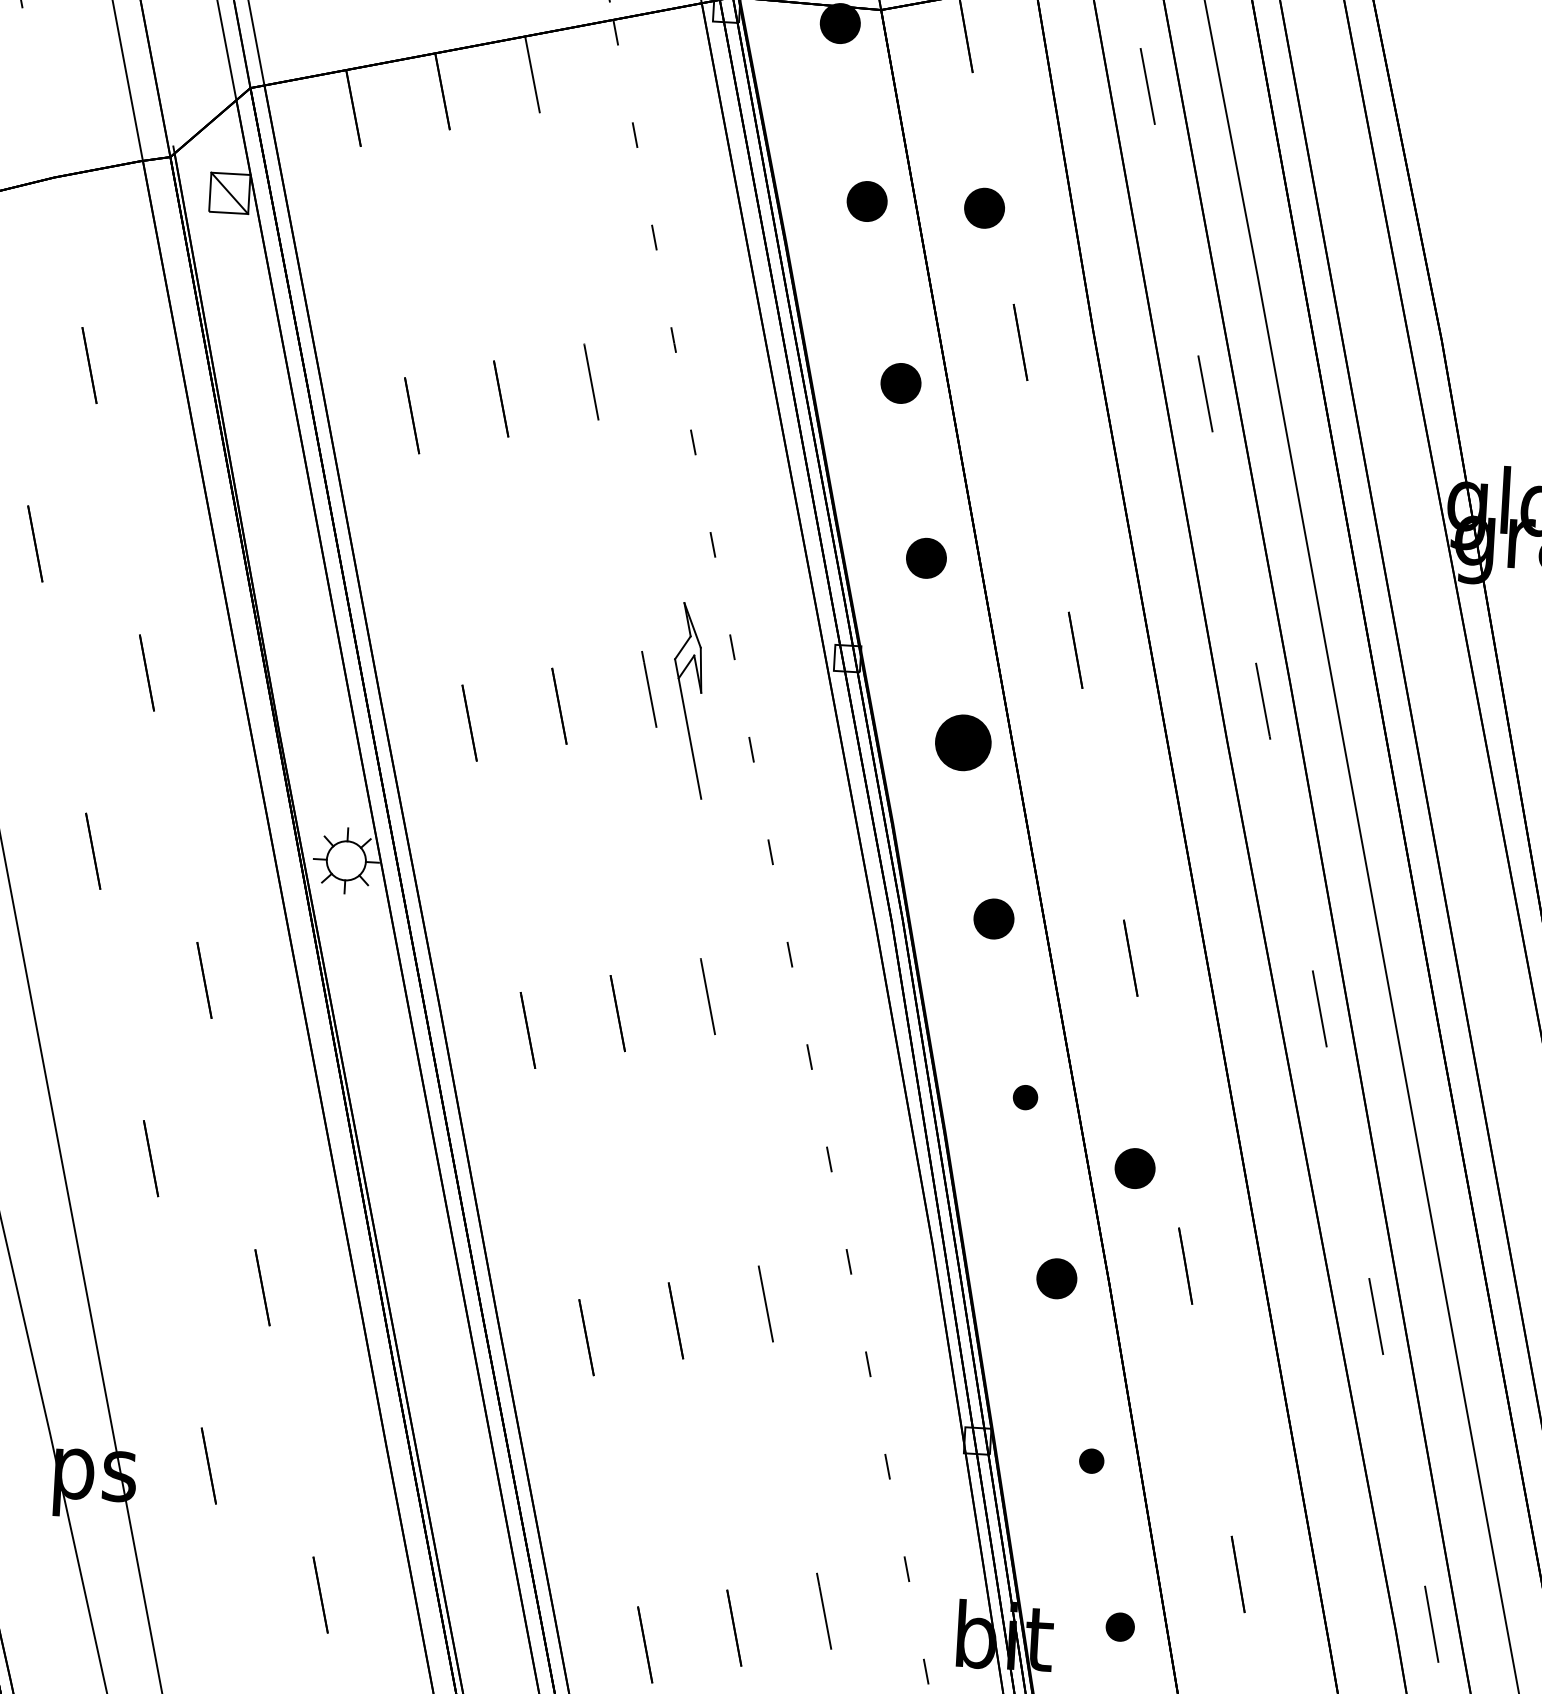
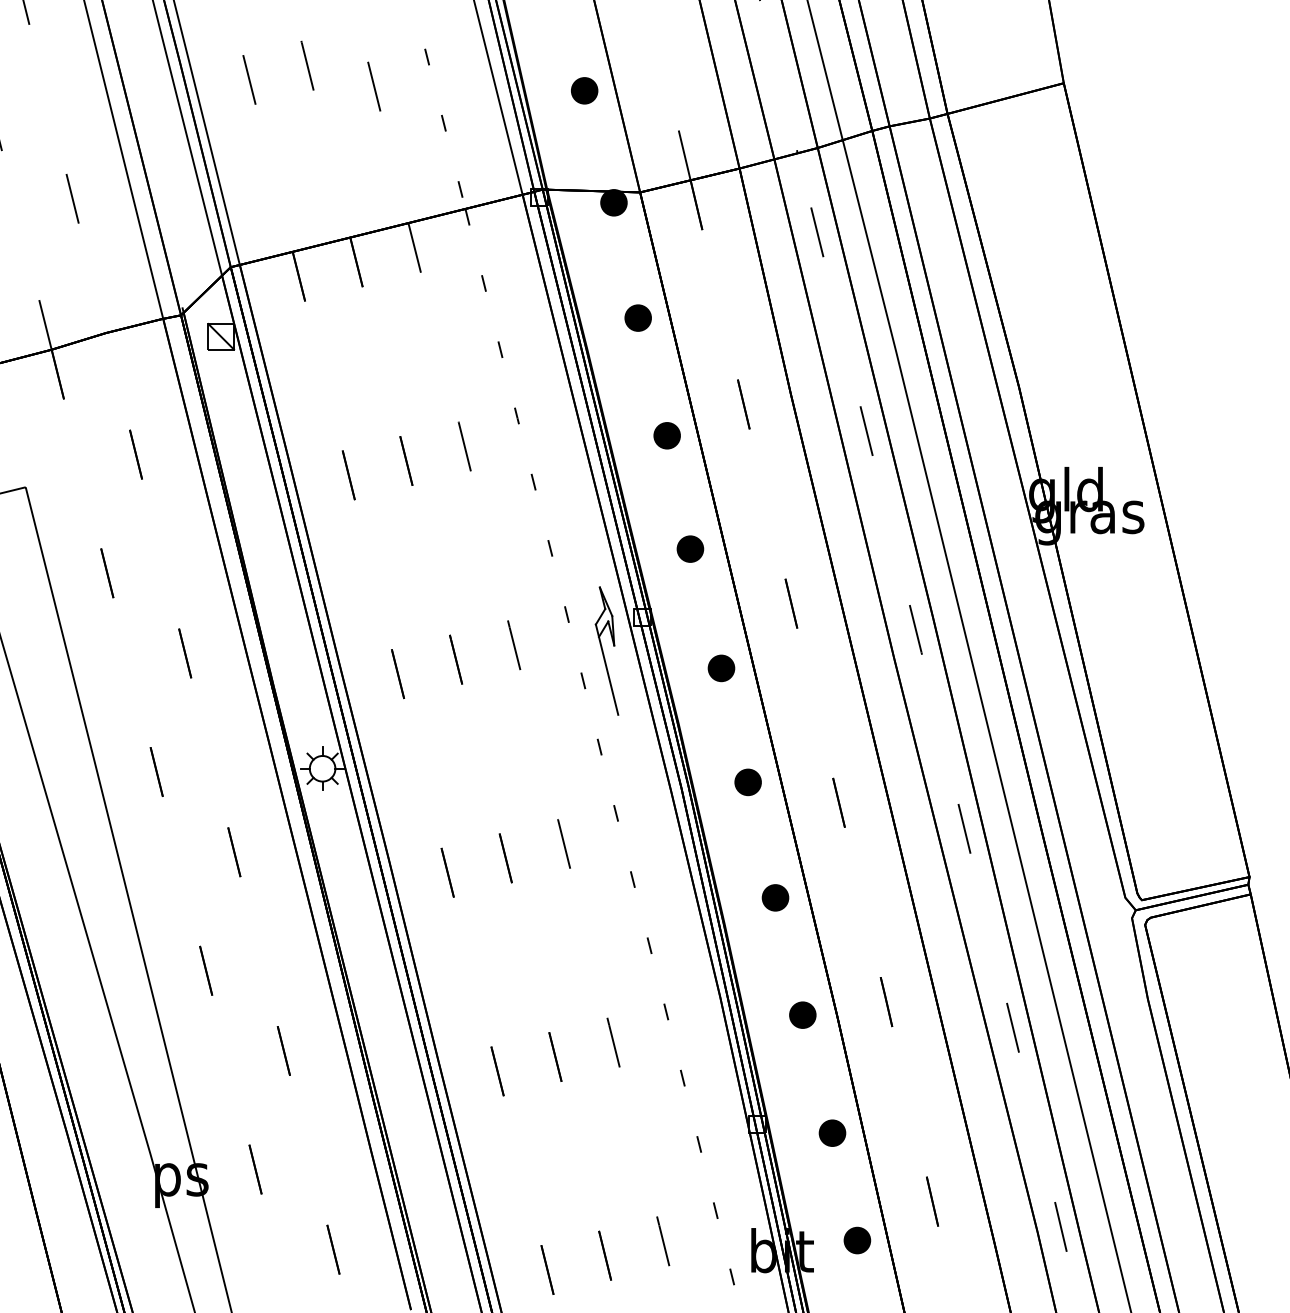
part: (983, 207) -> (714, 317), removed
part: (688, 699) -> (606, 650), moved
part: (963, 743) -> (721, 668), size x0.71
part: (1025, 1096) -> (775, 897), size x1.67
part: (1134, 1167) -> (849, 939), removed
part: (1091, 1460) -> (832, 1132), size x1.67
part: (1120, 1627) -> (857, 1240), size x1.43

